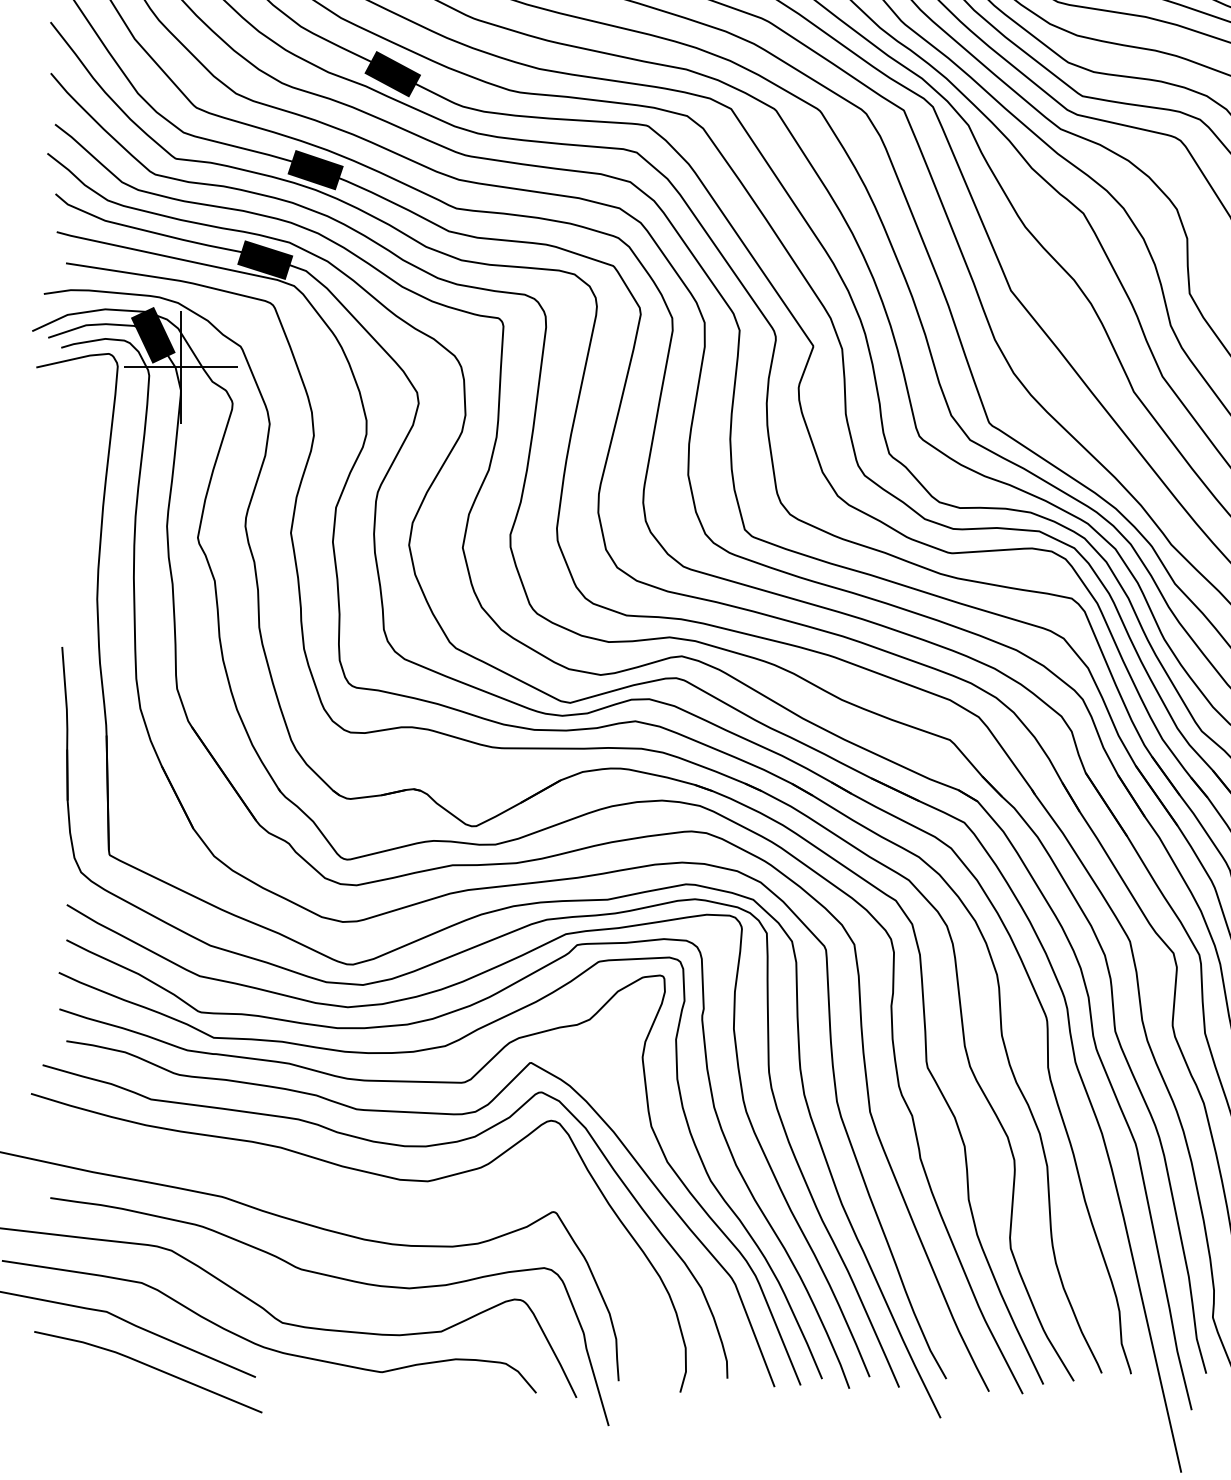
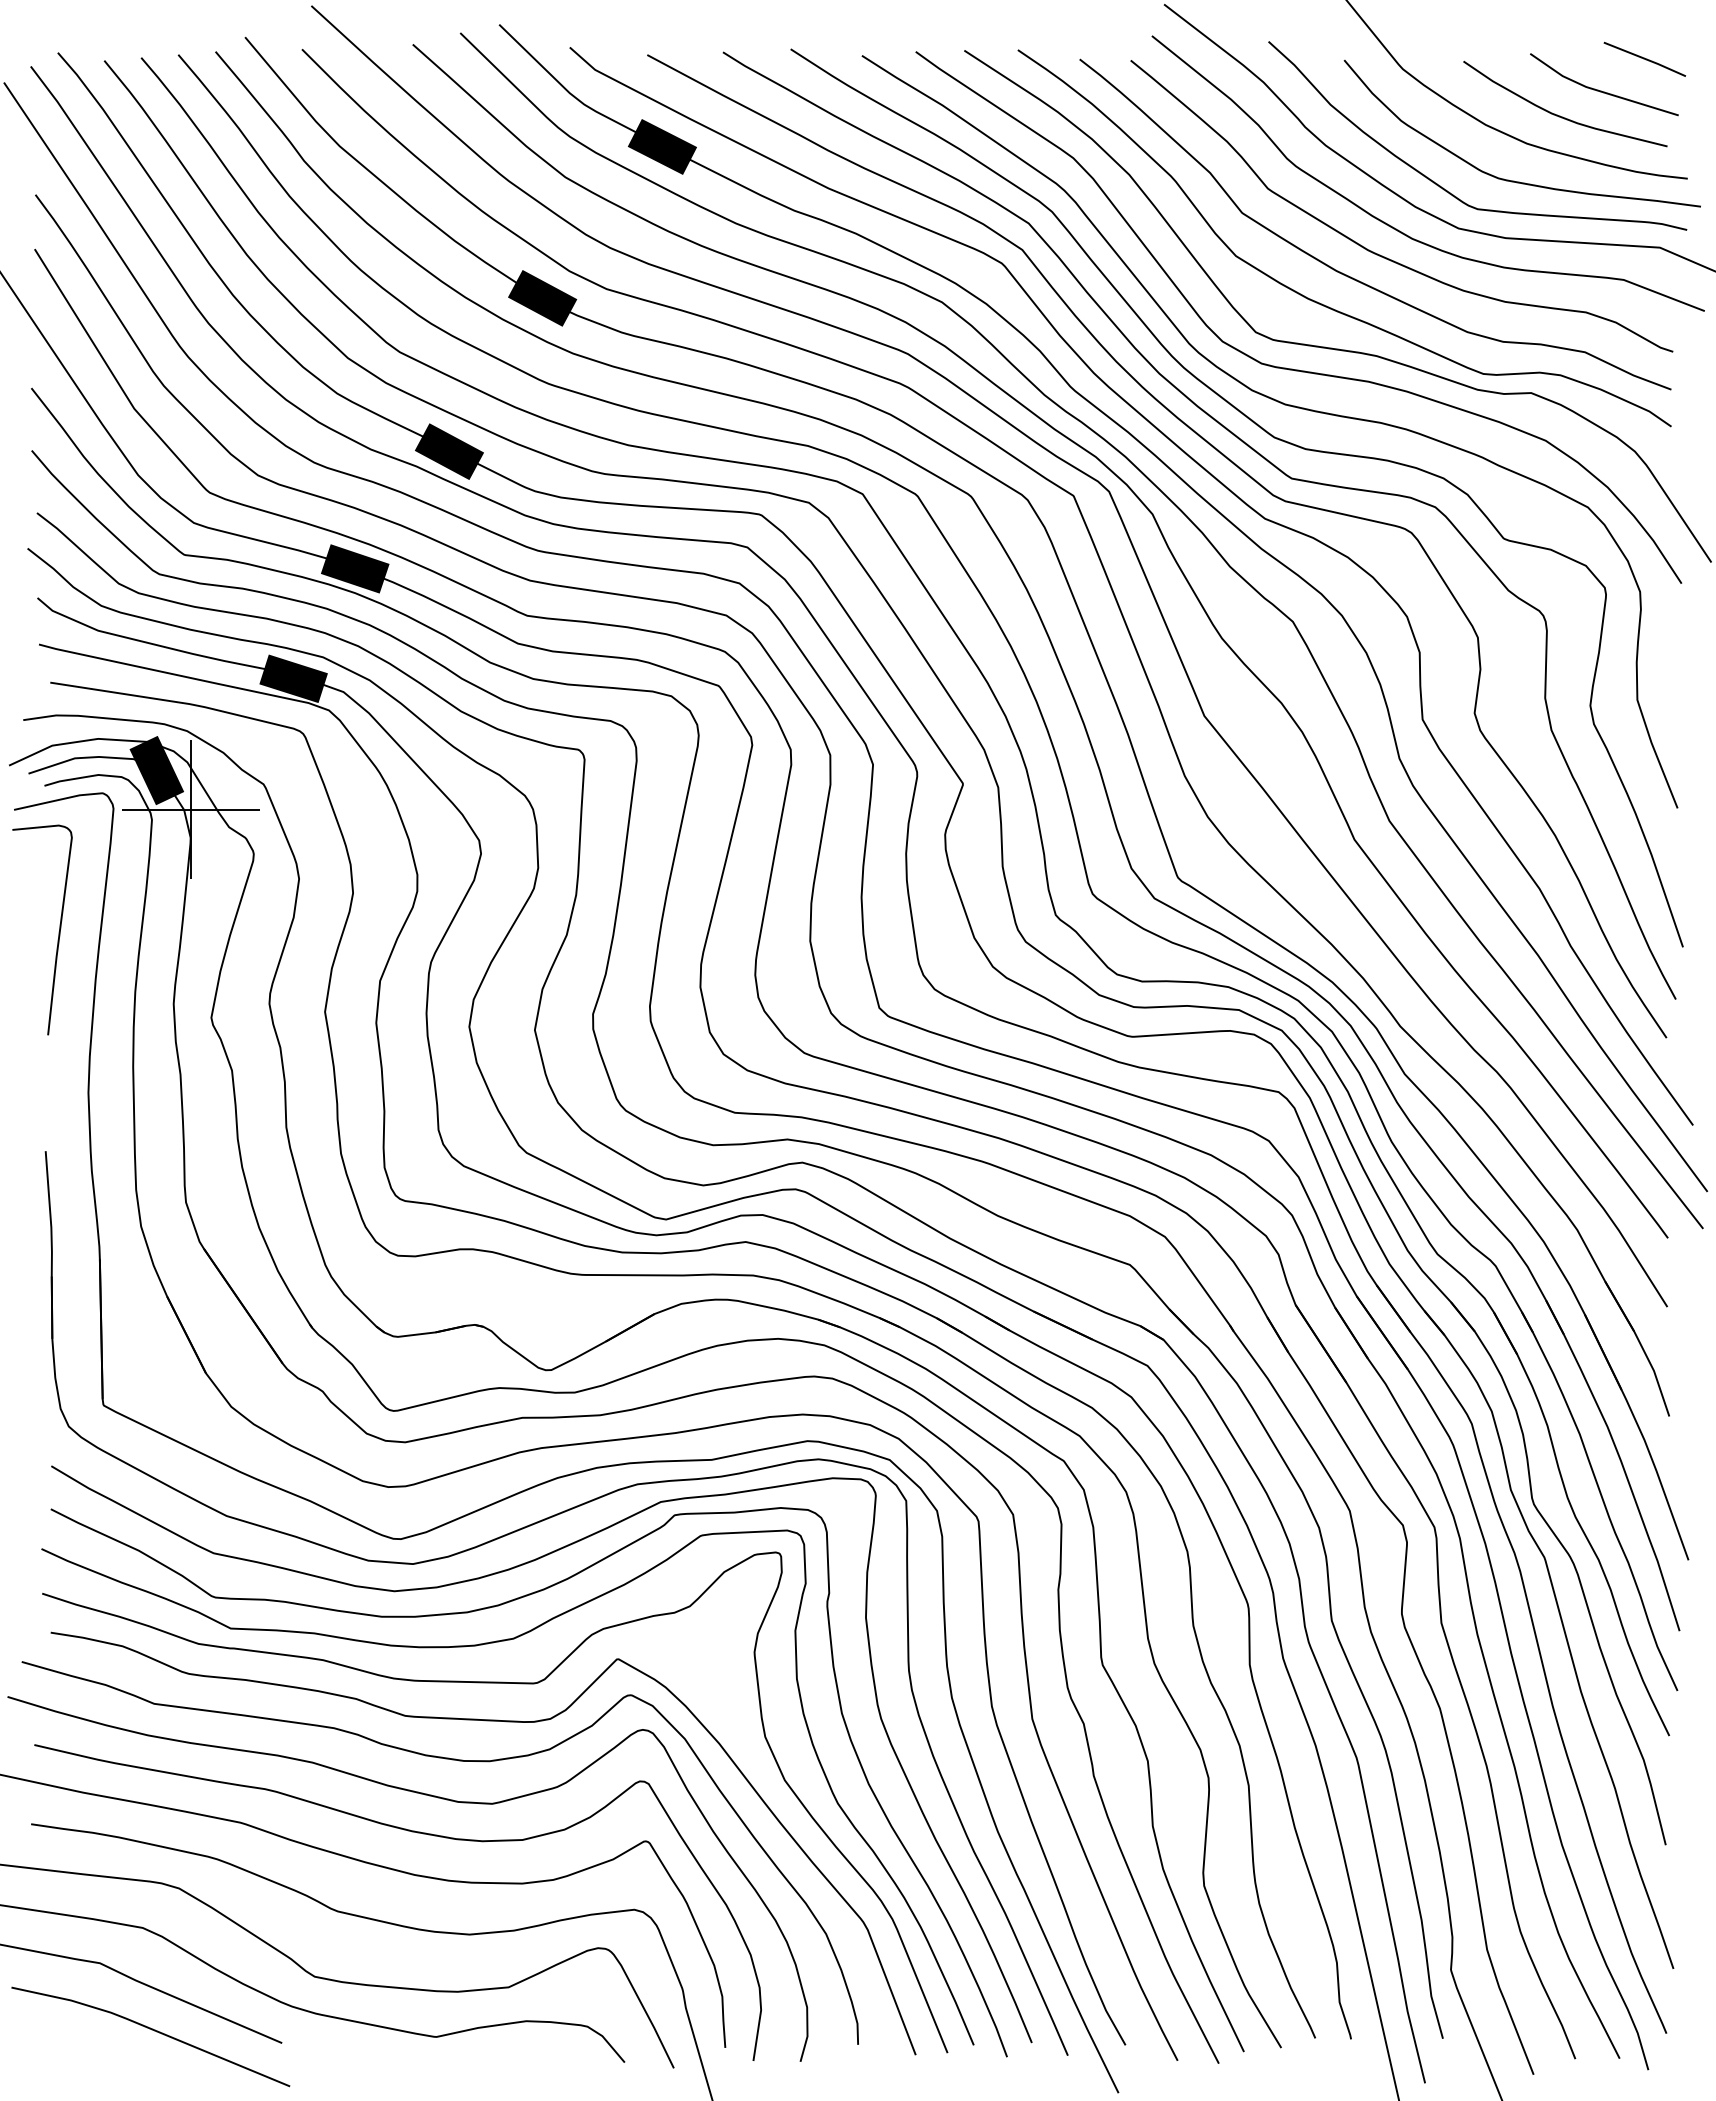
curve: (72, 467) -> (58, 932), added
curve: (362, 1204) -> (412, 1832), added

